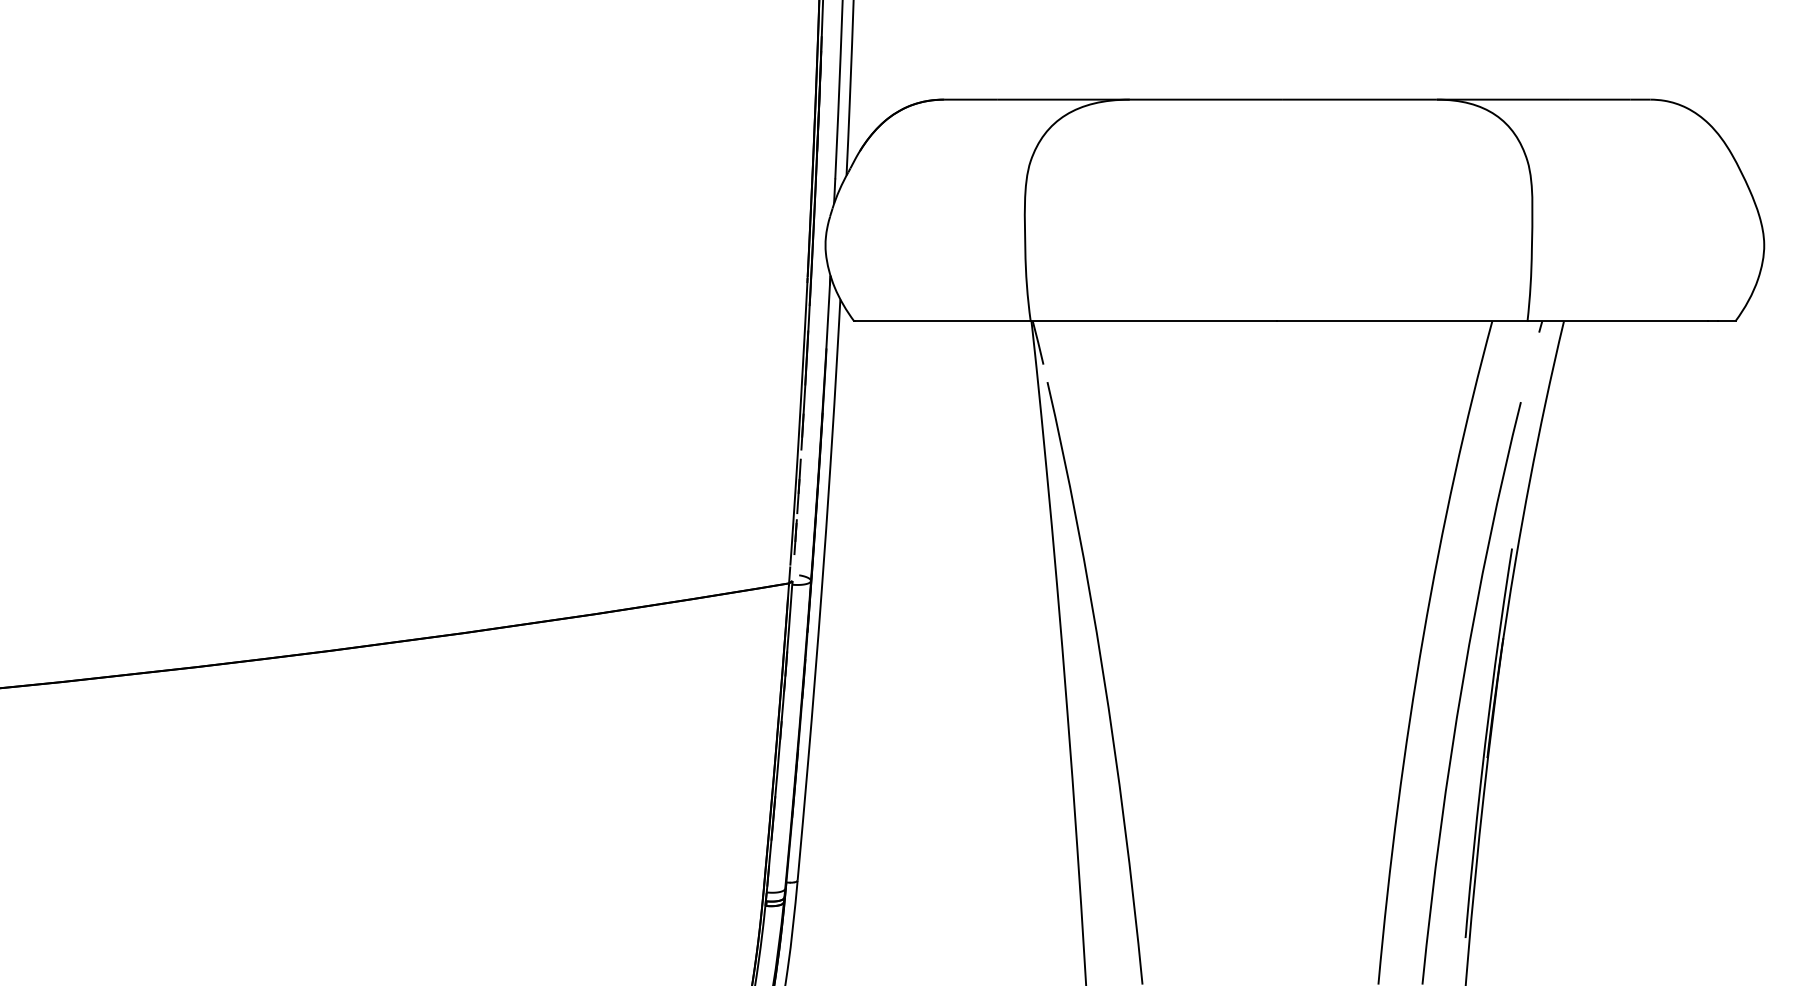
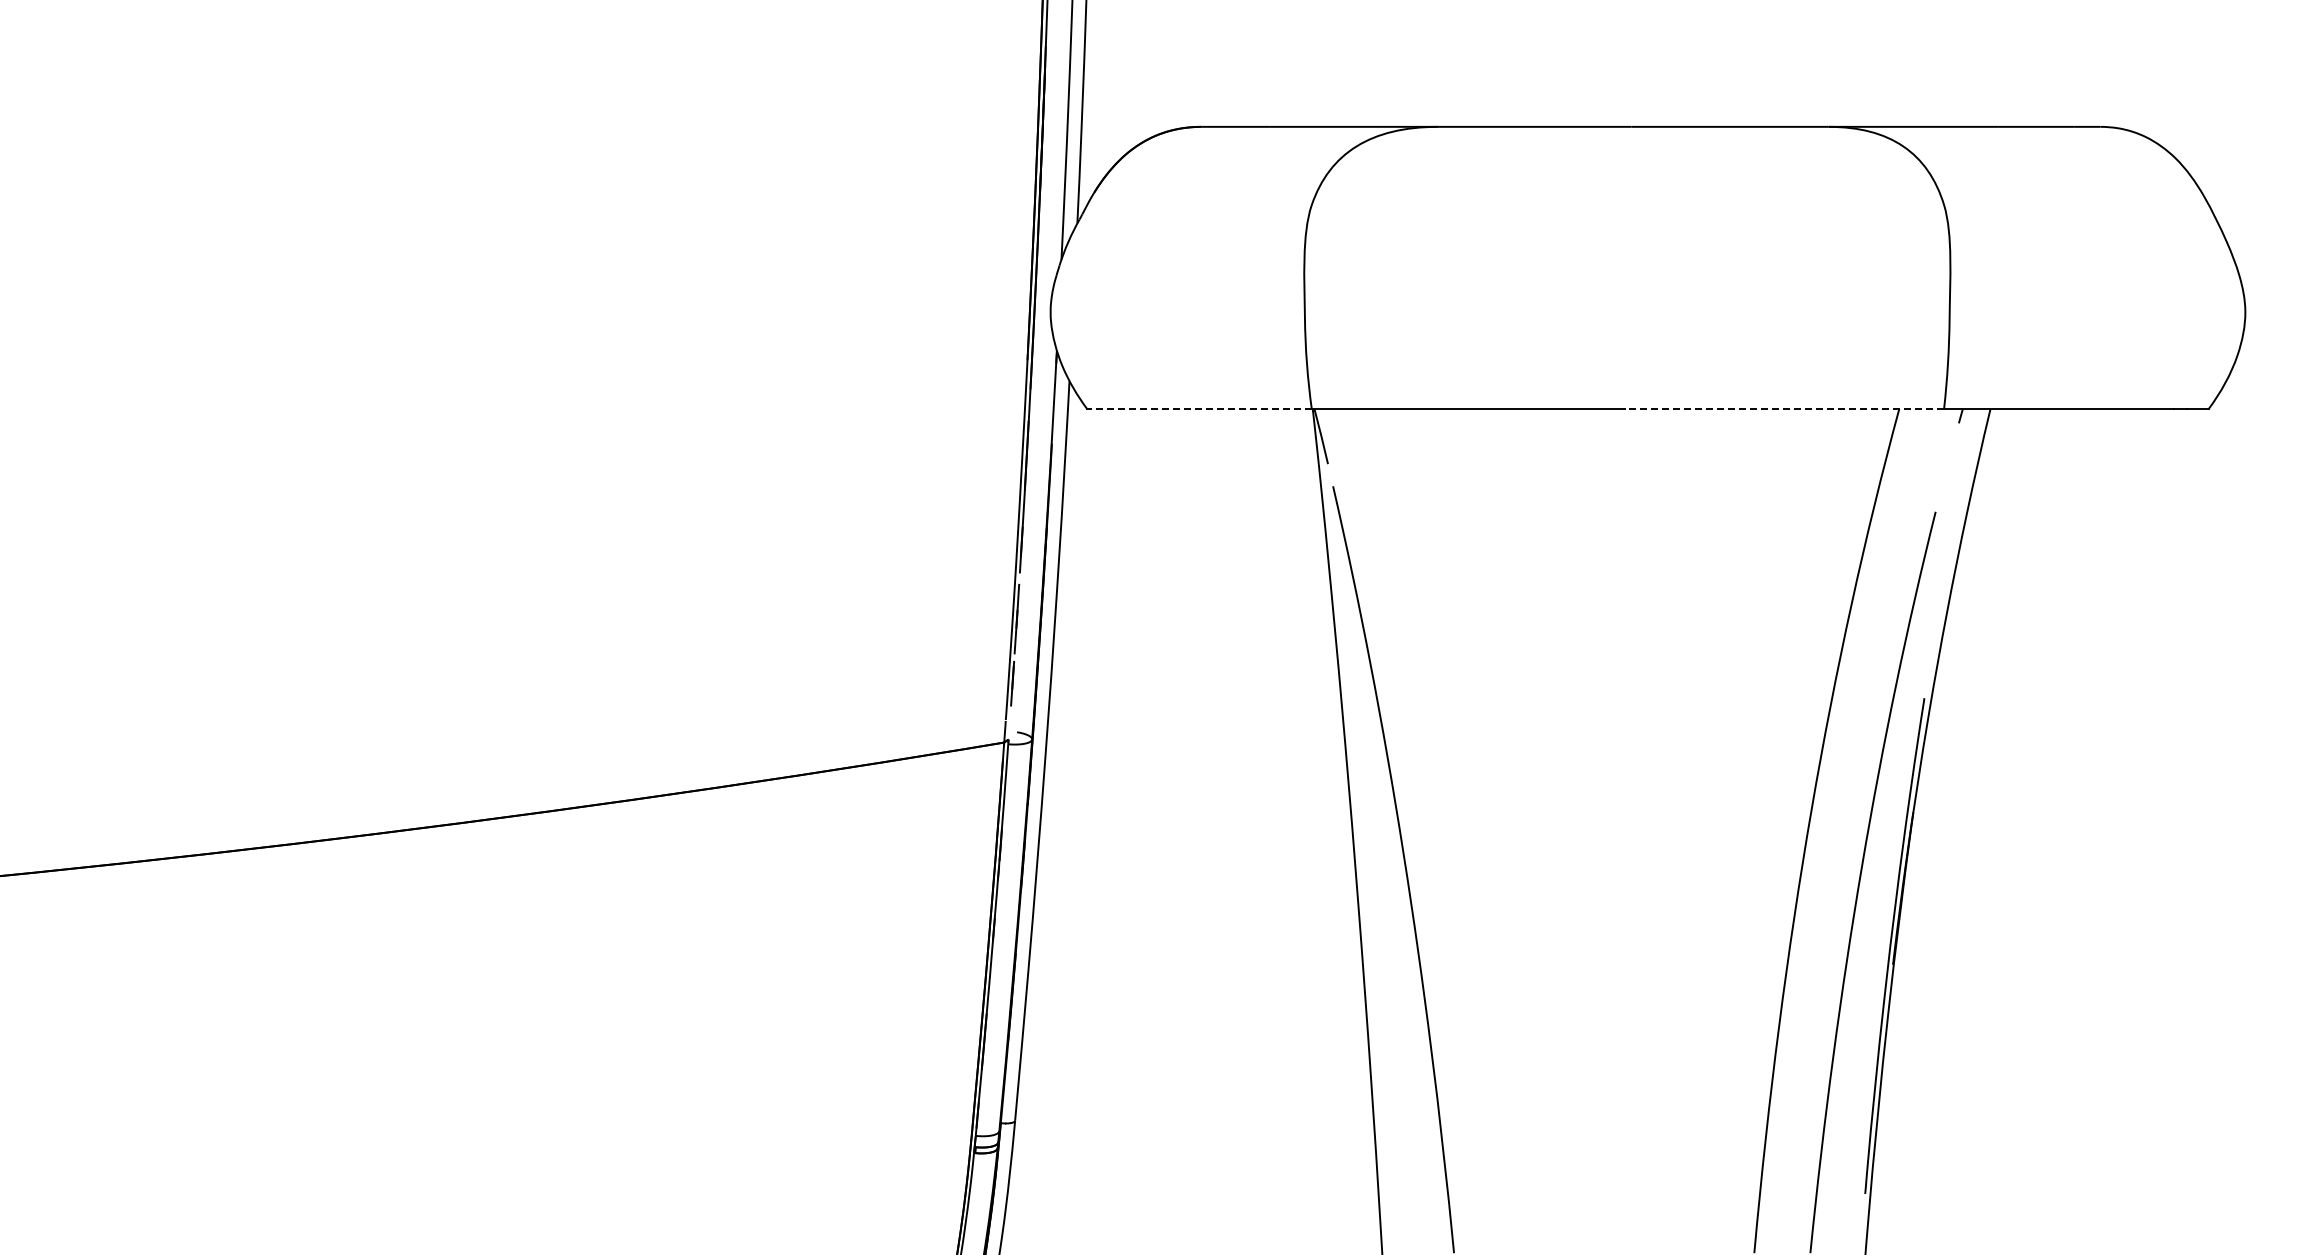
line: (943, 320) -> (1200, 408), solid -> dashed
line: (1402, 320) -> (1784, 408), solid -> dashed

